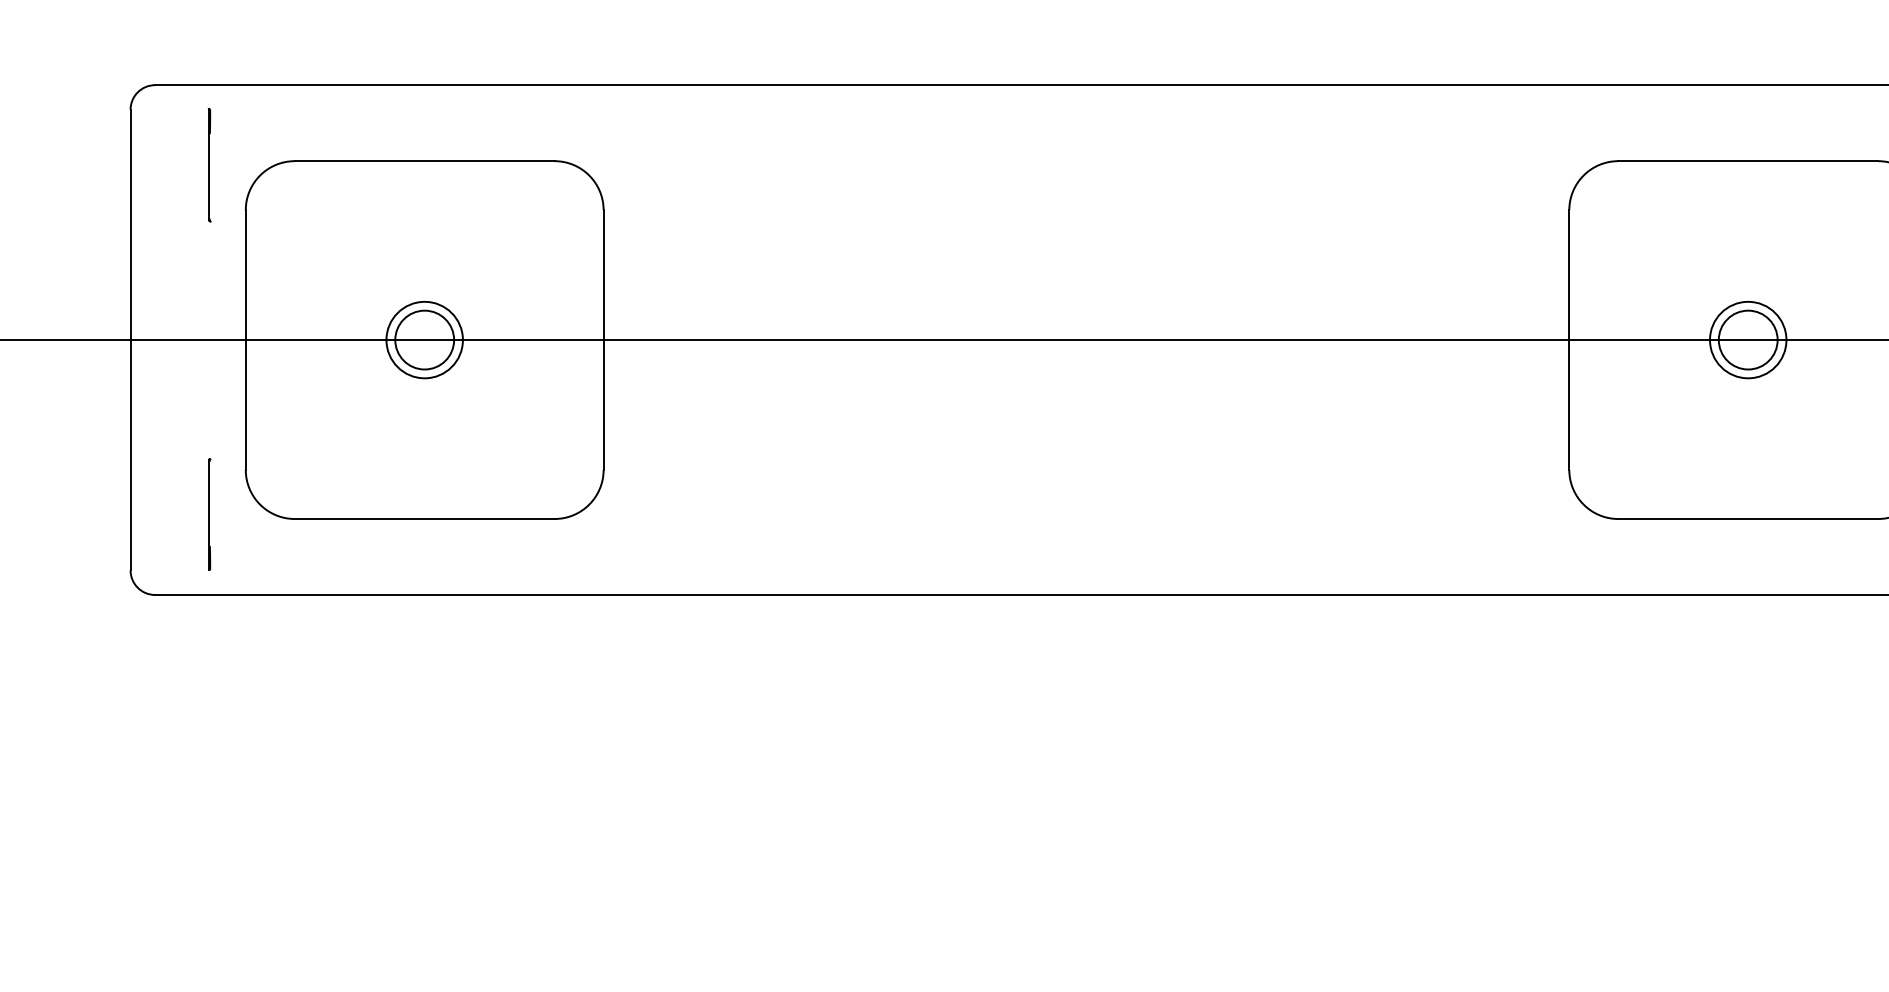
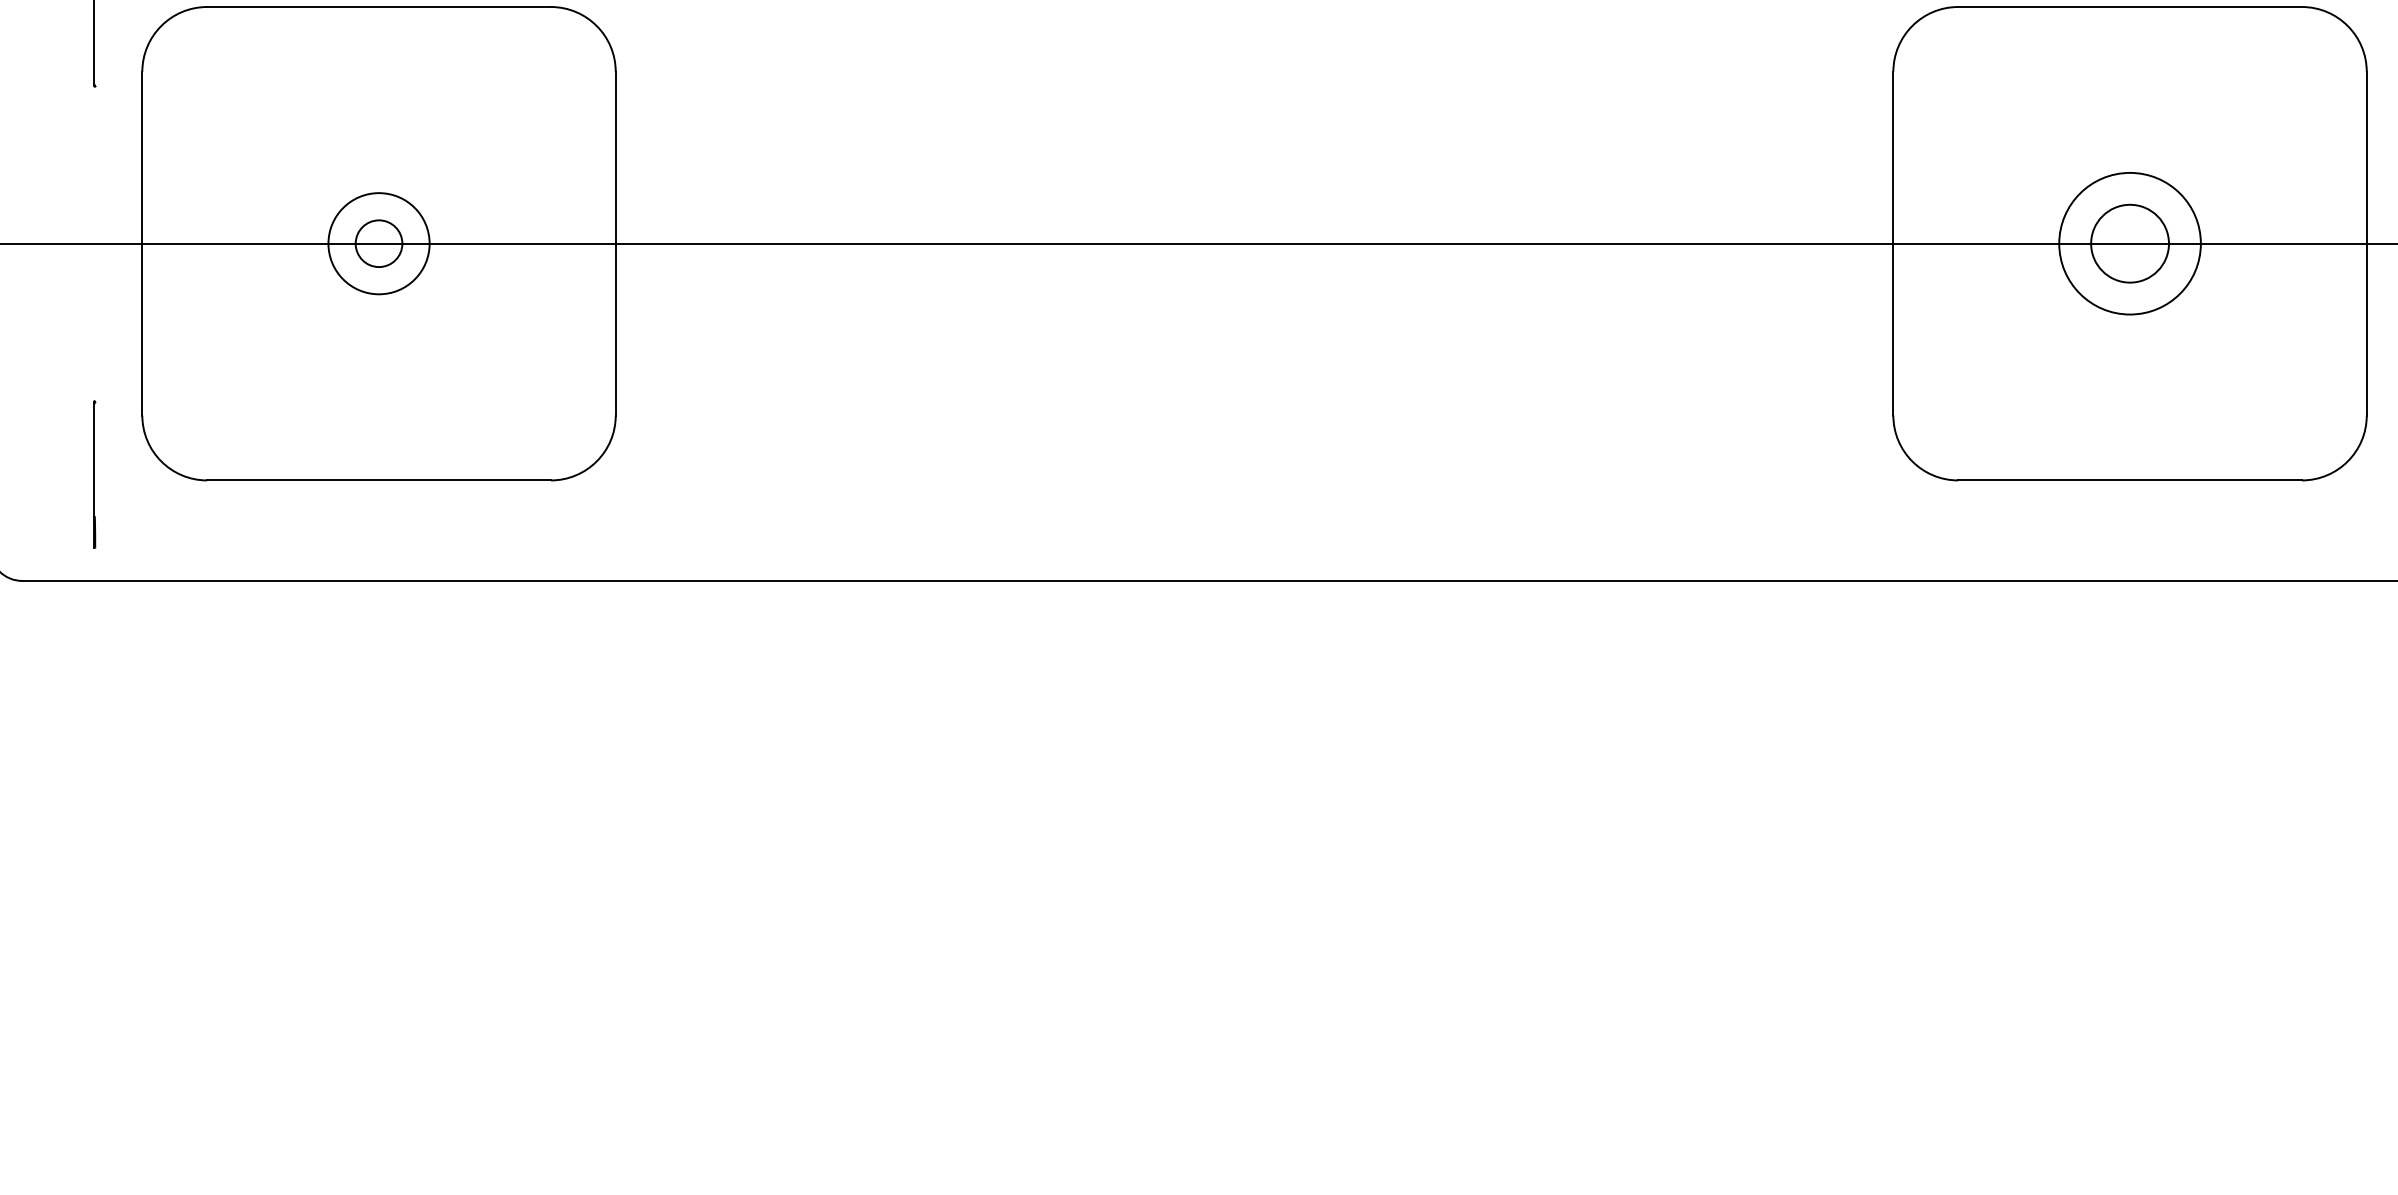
circle: (424, 339) -> (378, 242), size x0.6
circle: (1748, 339) -> (2130, 242), size x1.4

